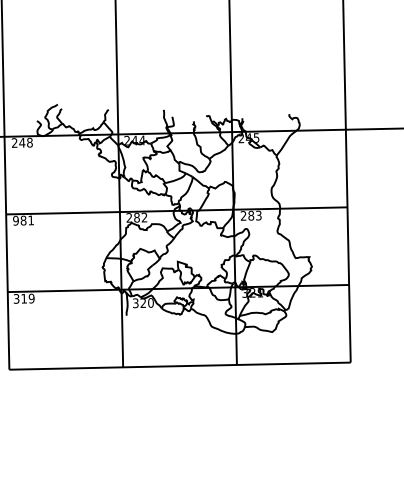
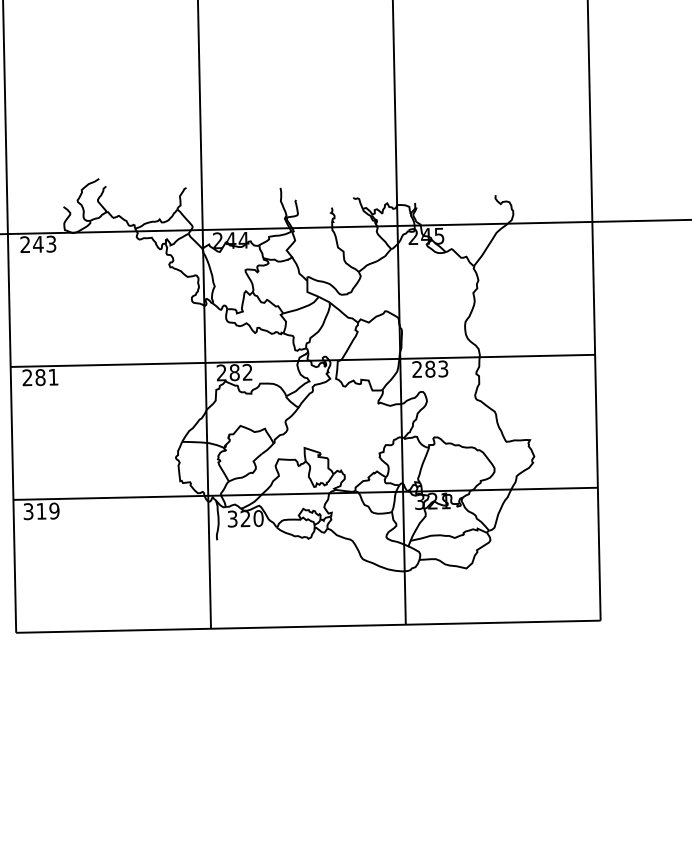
text: (29, 142) -> (50, 243), 248 -> 243
text: (15, 220) -> (26, 377), 981 -> 281

